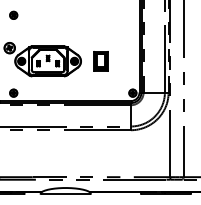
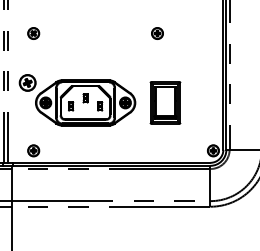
part: (95, 14) -> (157, 32), added
part: (100, 61) -> (164, 103), size x1.43

